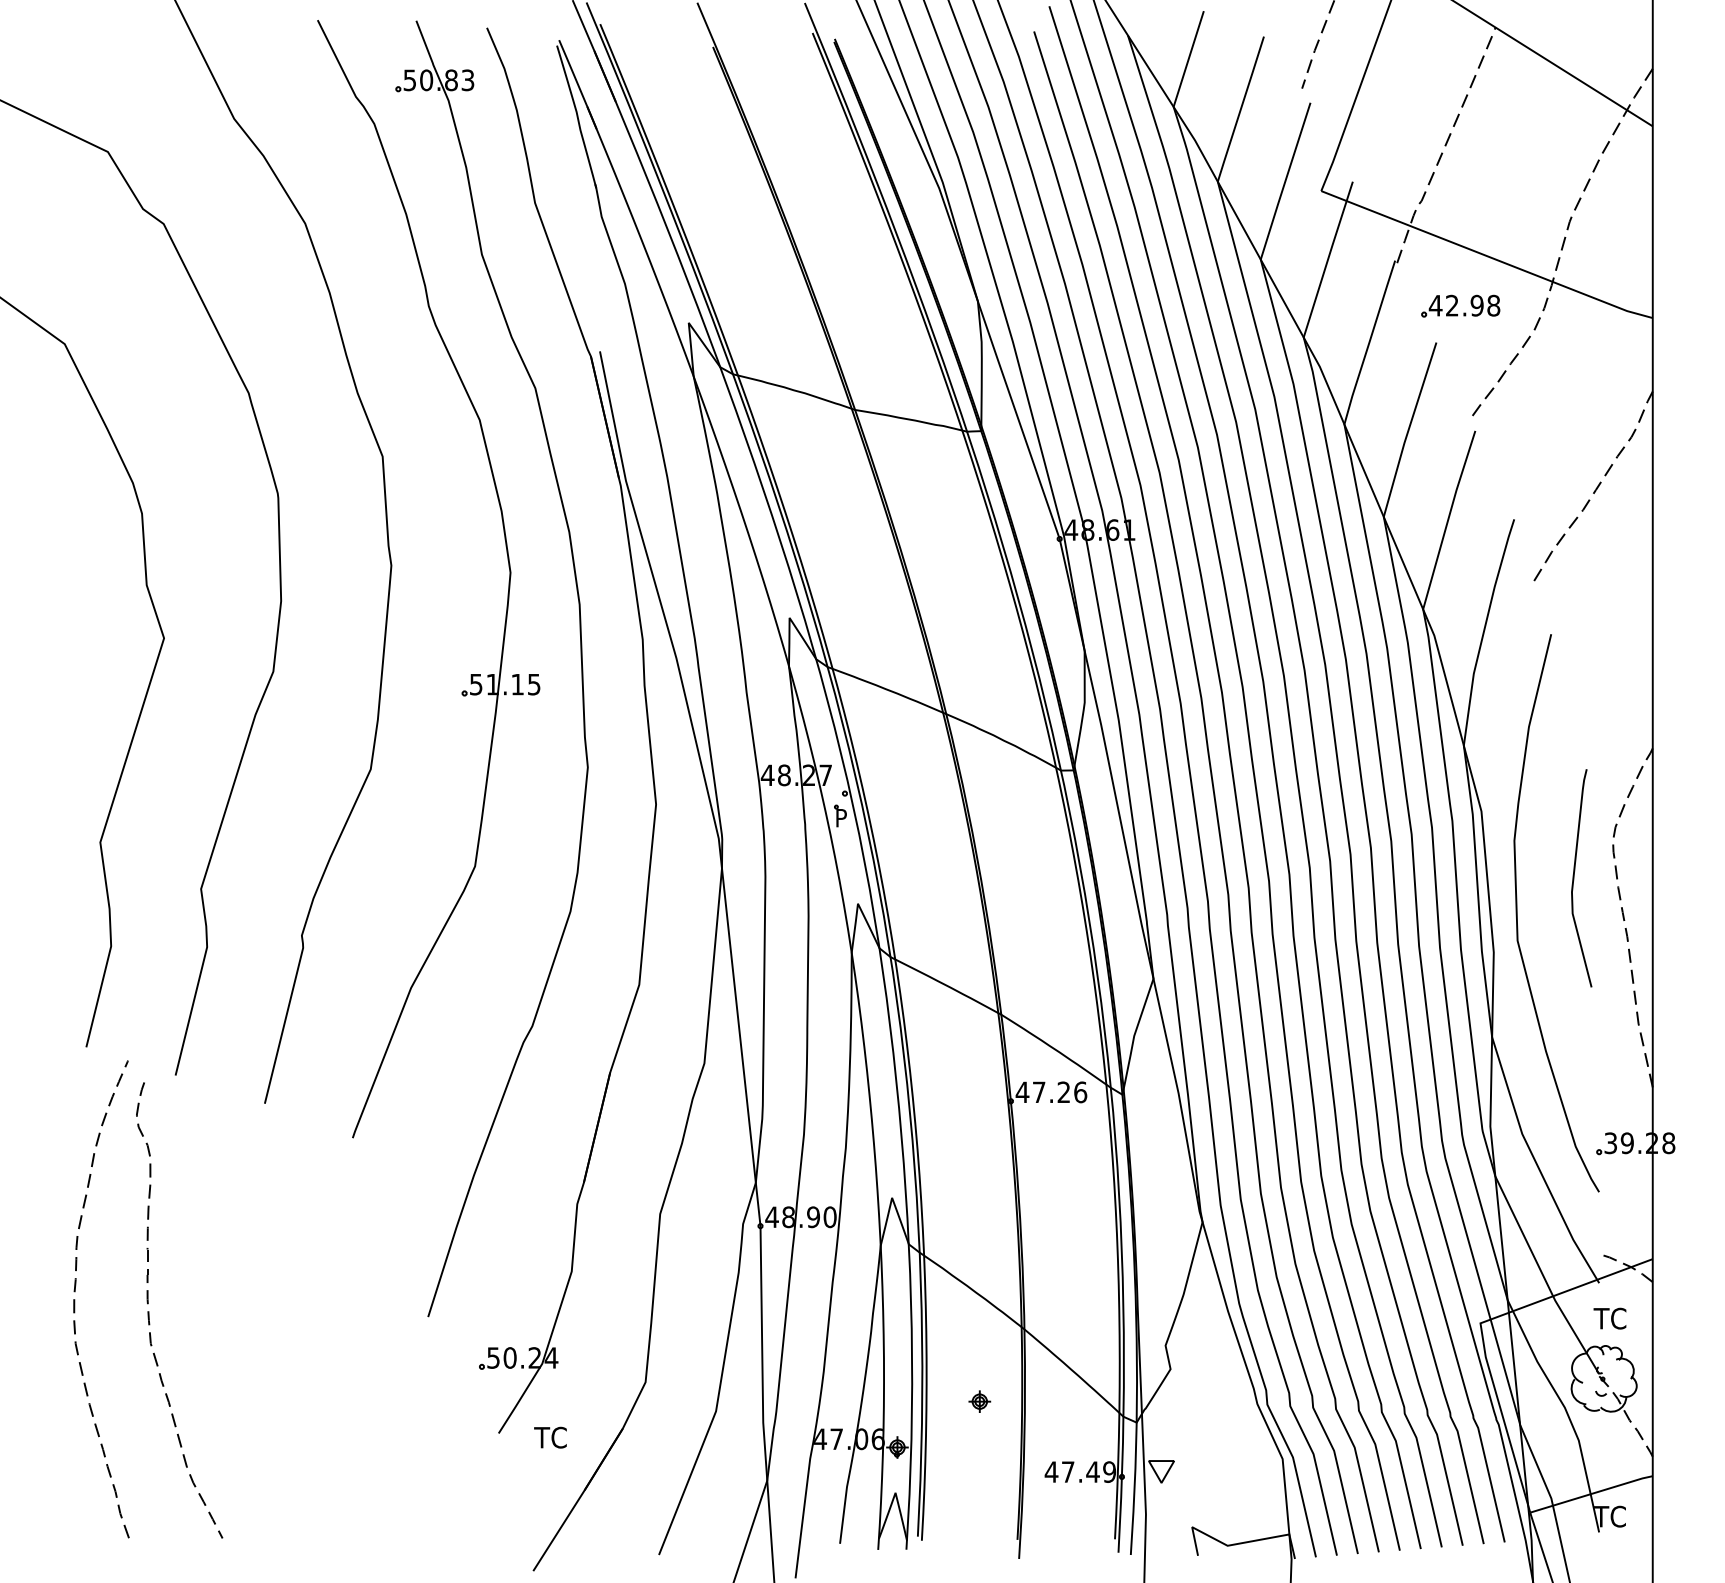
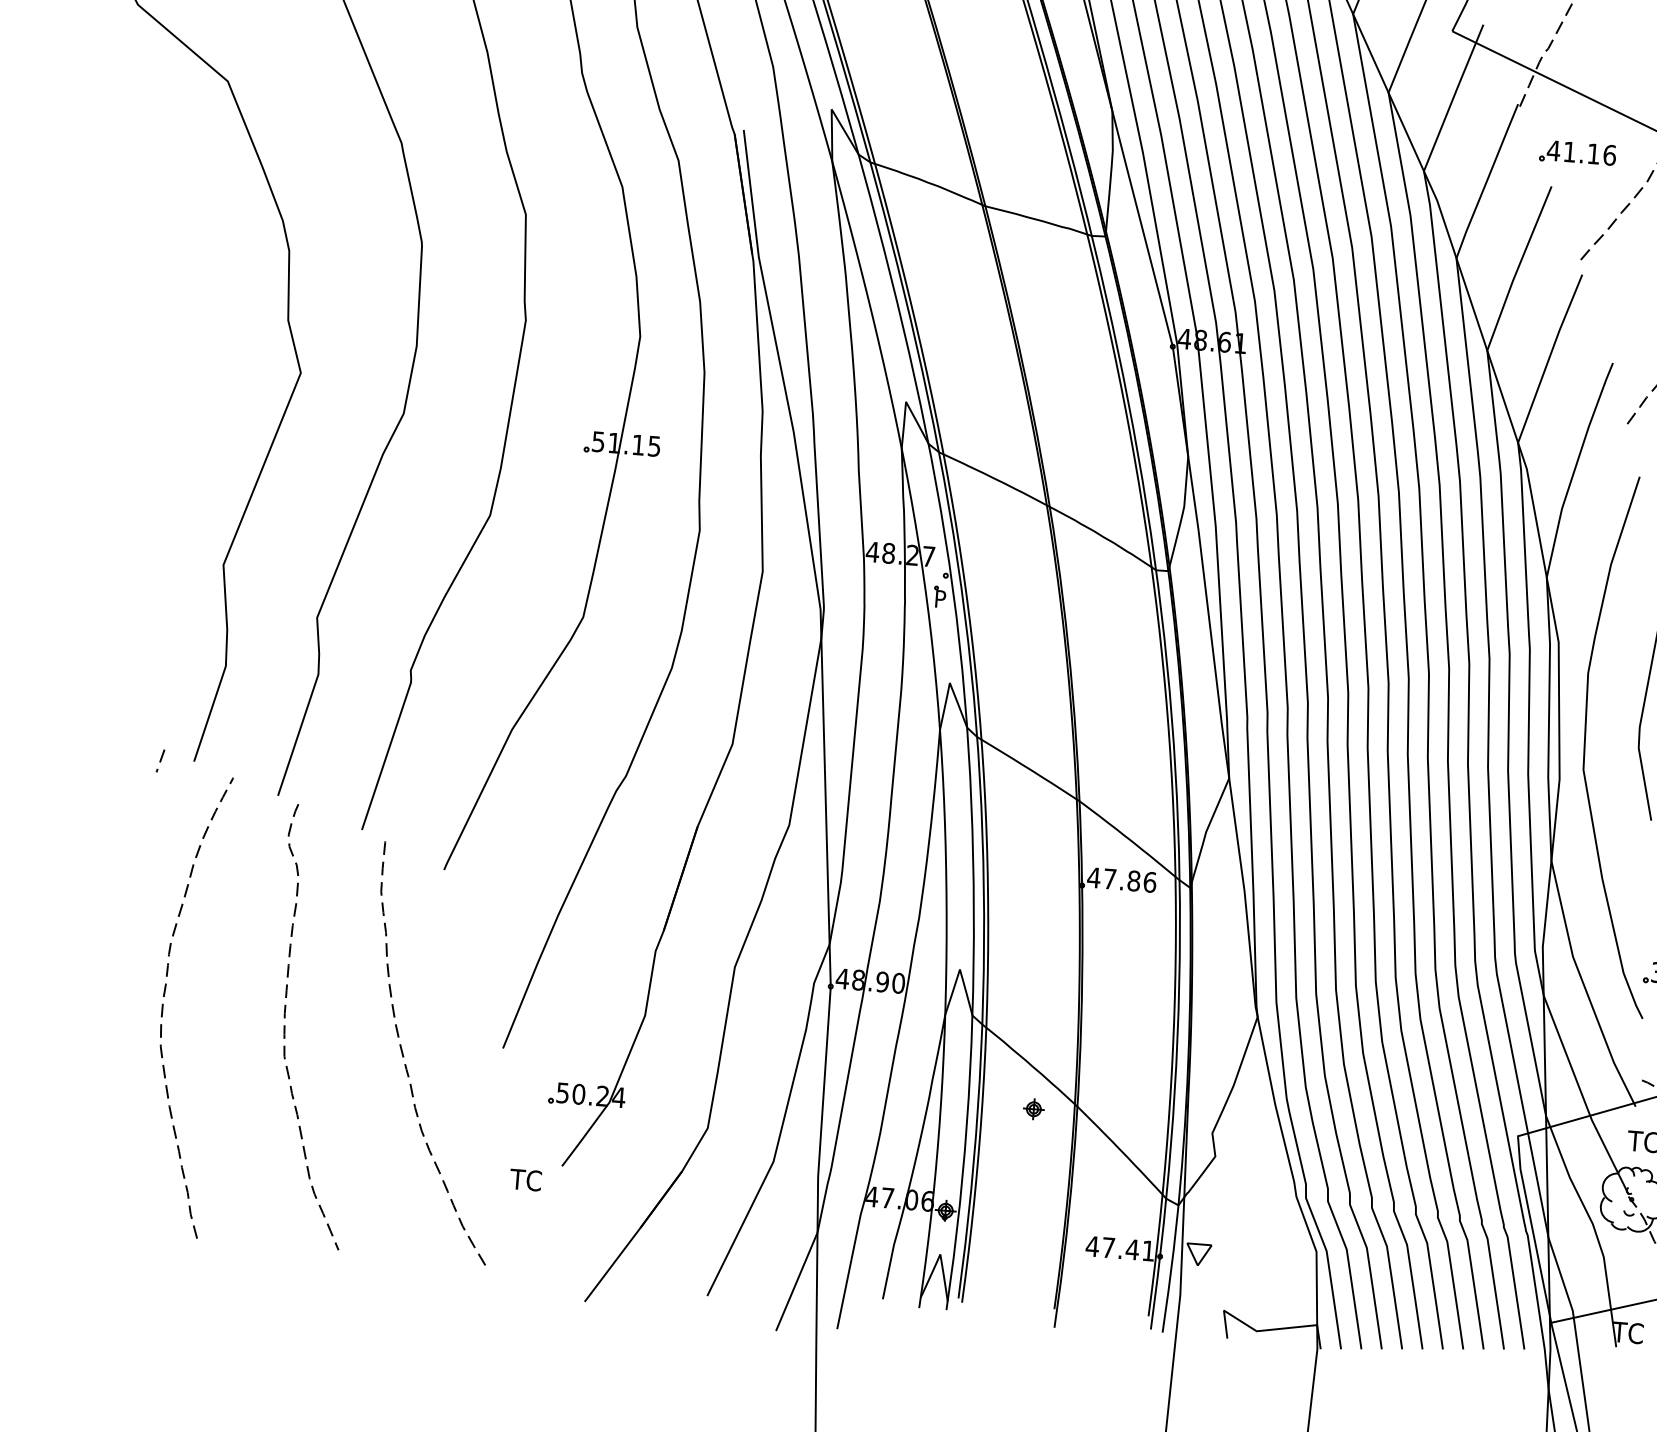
text: (1473, 305) -> (1590, 153), 42.98 -> 41.16
line: (51, 1049) -> (160, 761), added
text: (1063, 1092) -> (1133, 881), 47.26 -> 47.86
curve: (149, 1311) -> (285, 1025), moved
curve: (330, 1342) -> (406, 1065), added
part: (979, 1401) -> (1033, 1109), moved
text: (550, 1437) -> (525, 1179), moved
text: (1109, 1471) -> (1148, 1250), 47.49 -> 47.41

